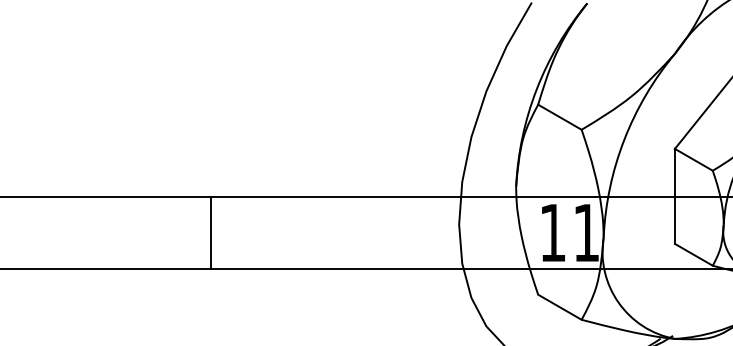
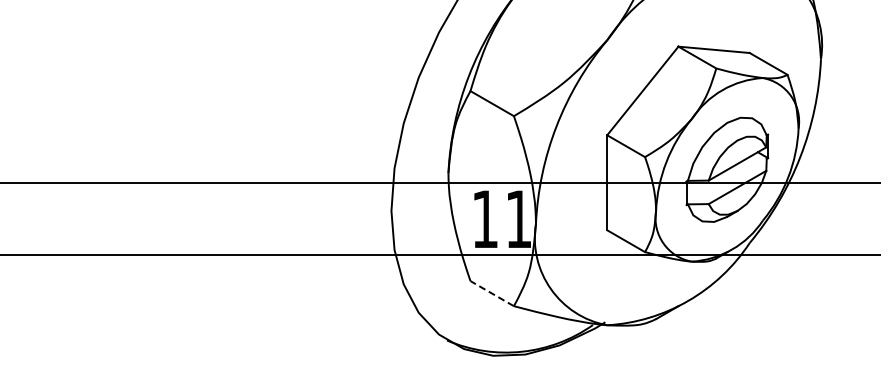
line: (211, 233) -> (143, 219), removed
line: (559, 307) -> (491, 293), solid -> dashed

